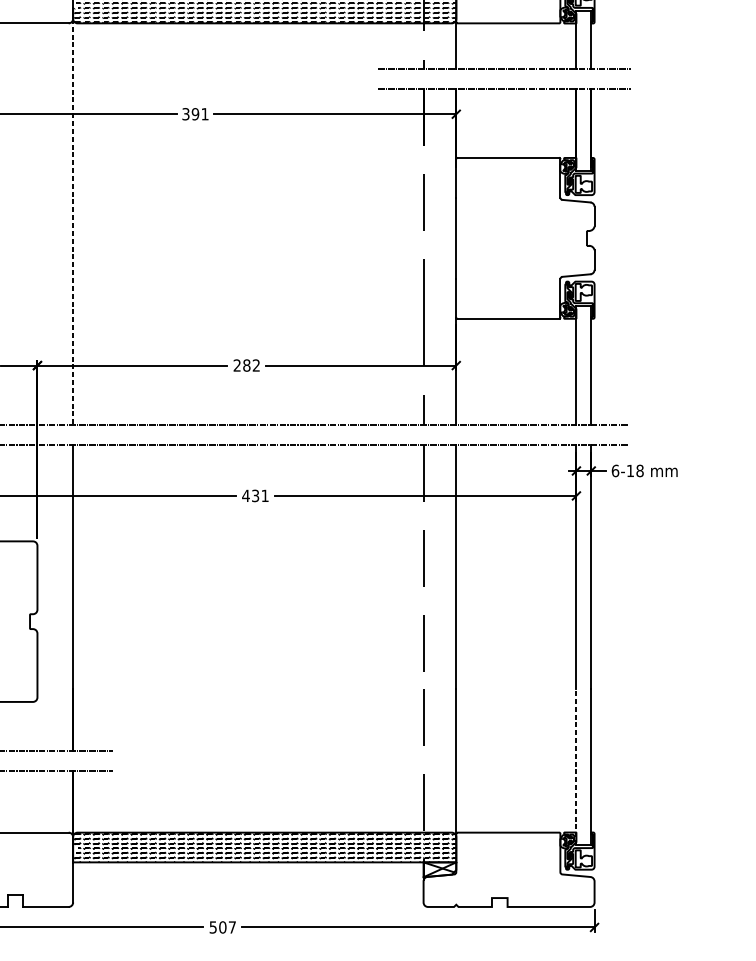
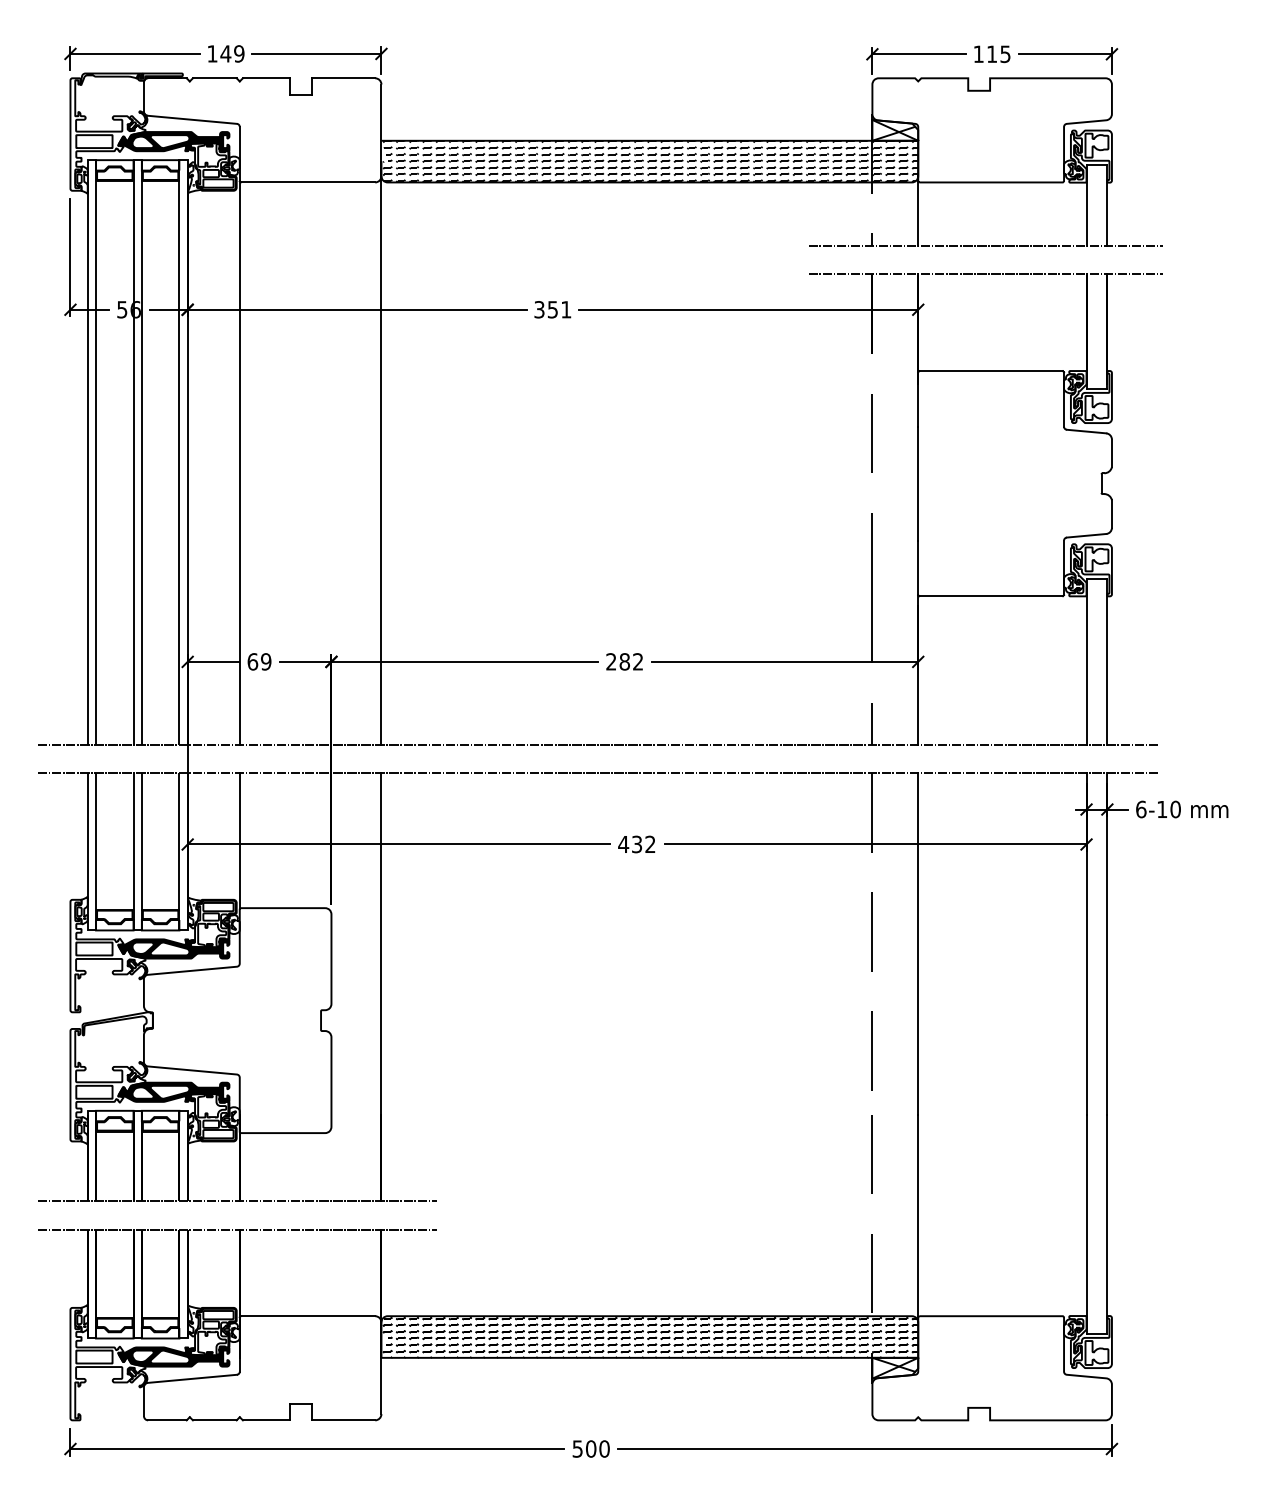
text: (195, 114) -> (552, 309), 391 -> 351
line: (73, 221) -> (381, 460), dashed -> solid
text: (639, 470) -> (1175, 809), 6-18 -> 6-10
text: (265, 495) -> (650, 843), 431 -> 432
line: (576, 766) -> (1086, 1223), dashed -> solid
text: (232, 927) -> (604, 1448), 507 -> 500

